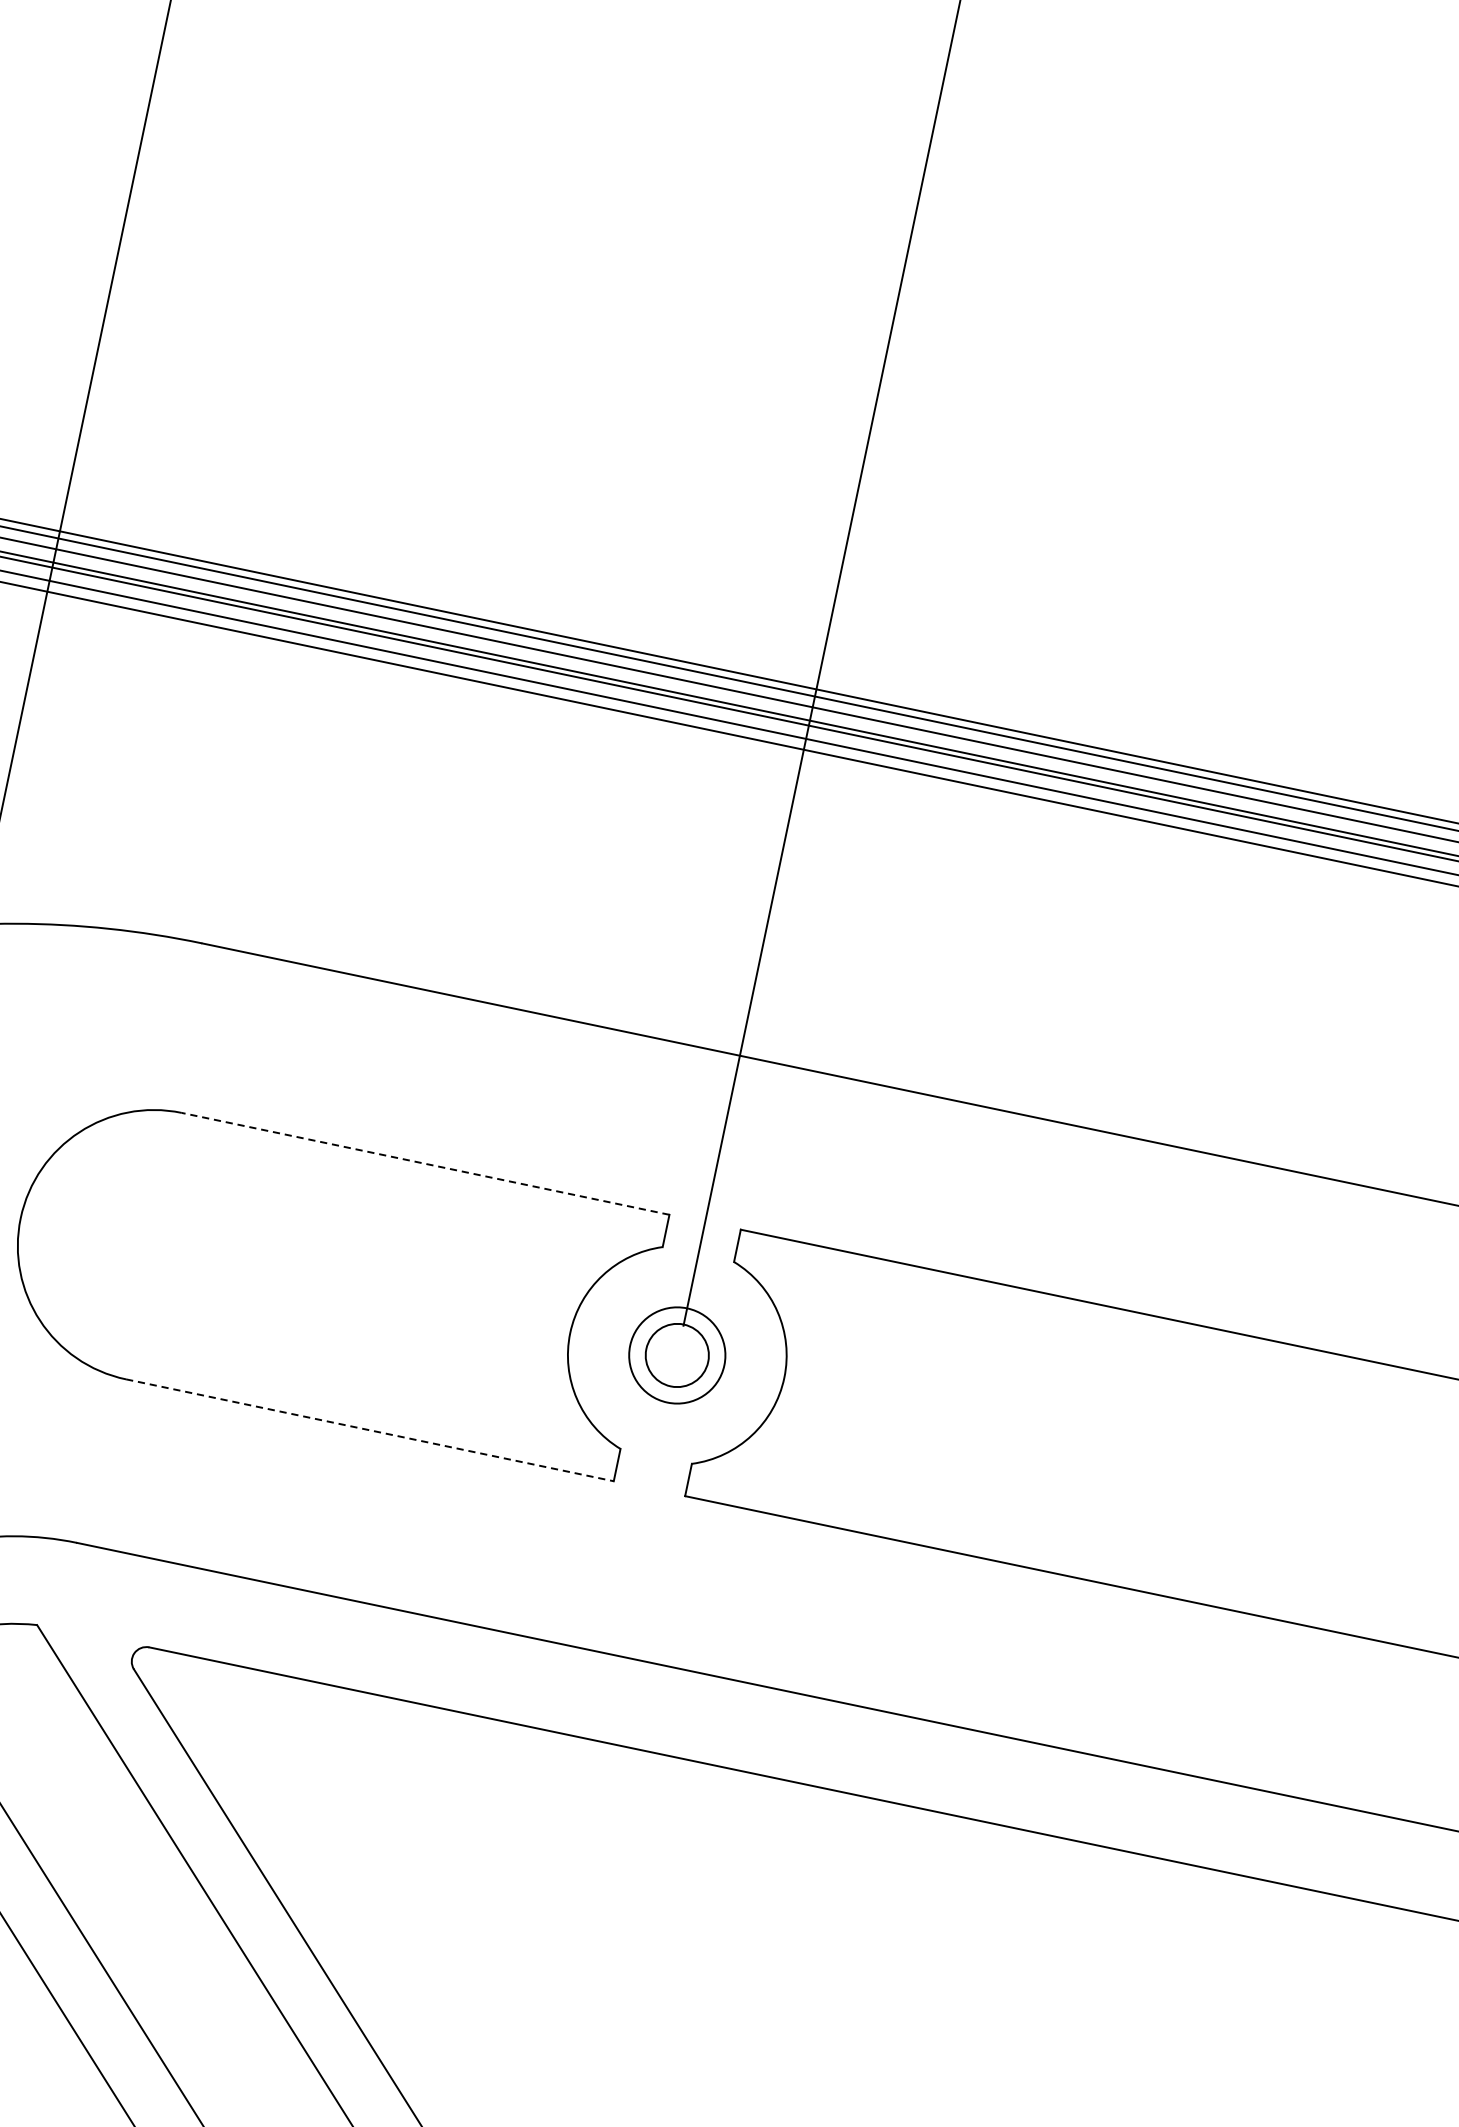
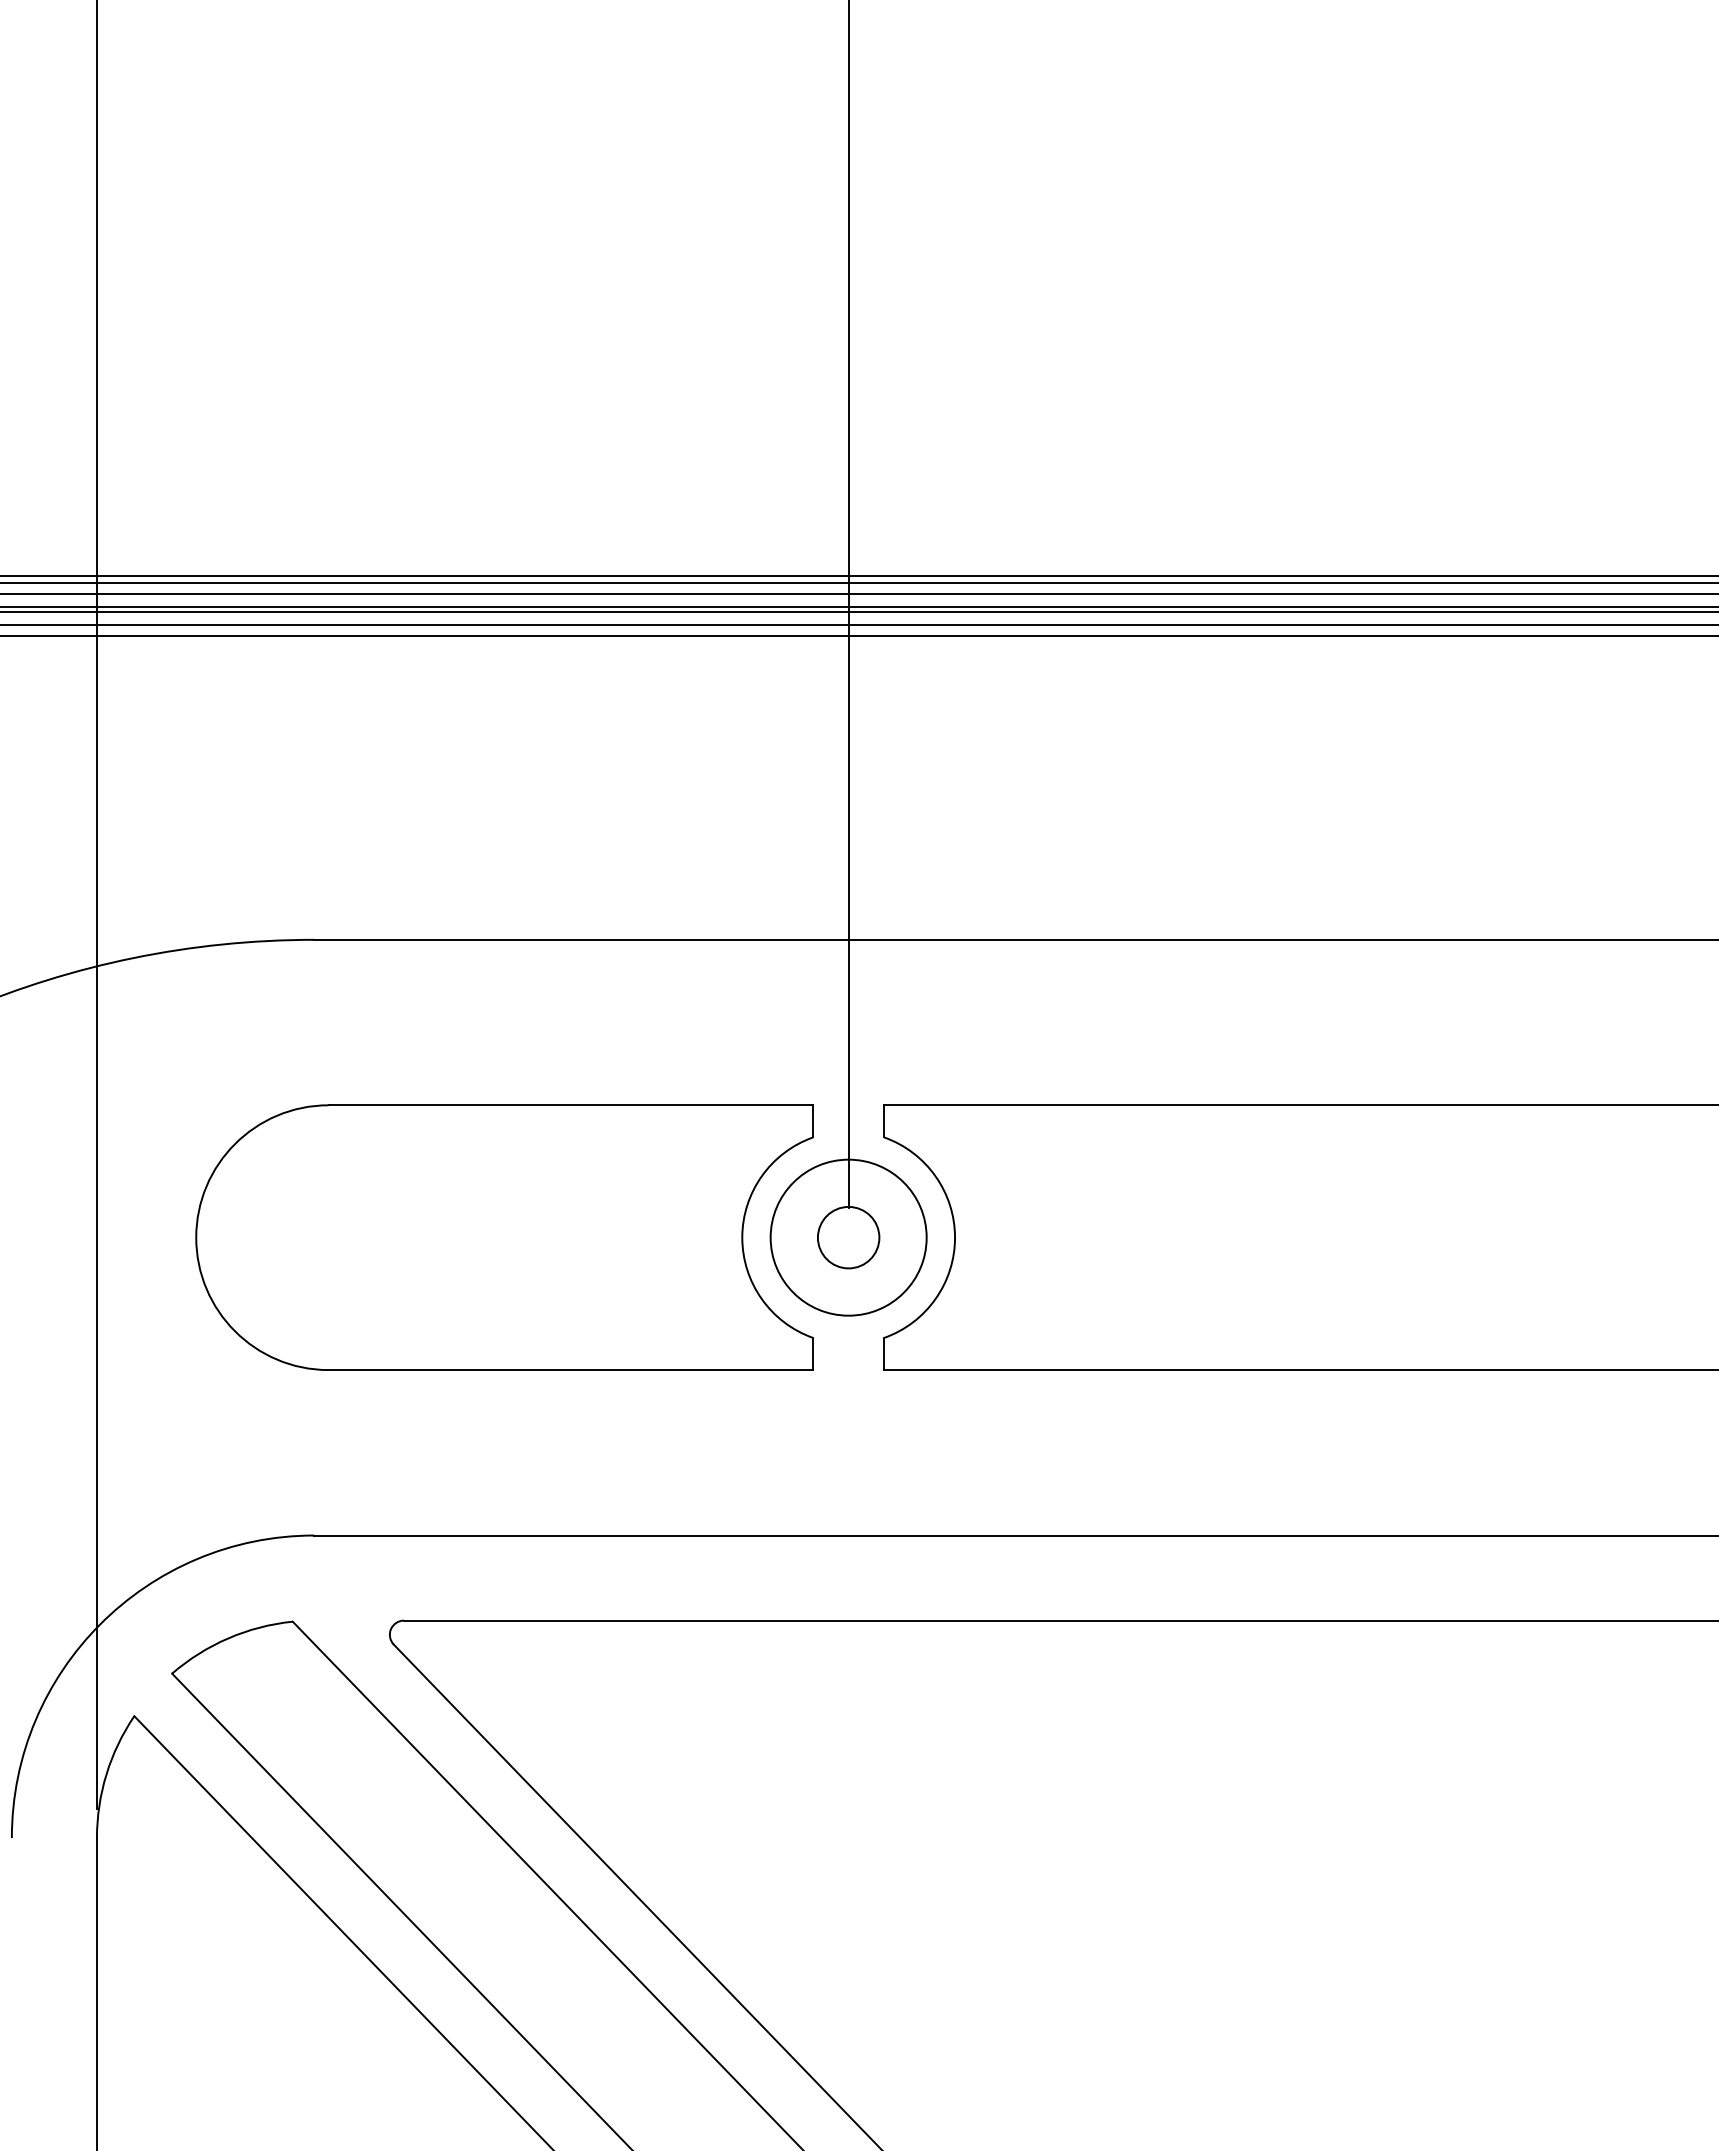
line: (425, 1163) -> (570, 1105), dashed -> solid
circle: (677, 1355) -> (848, 1237), size x1.67
line: (370, 1430) -> (571, 1370), dashed -> solid

